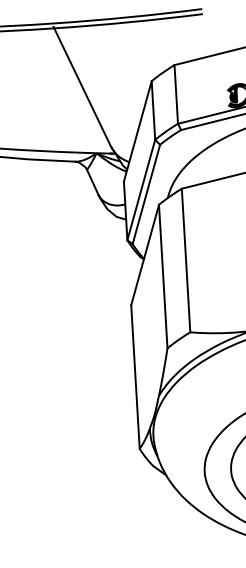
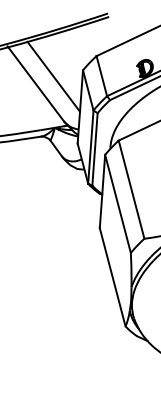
line: (109, 81) -> (53, 76), added

